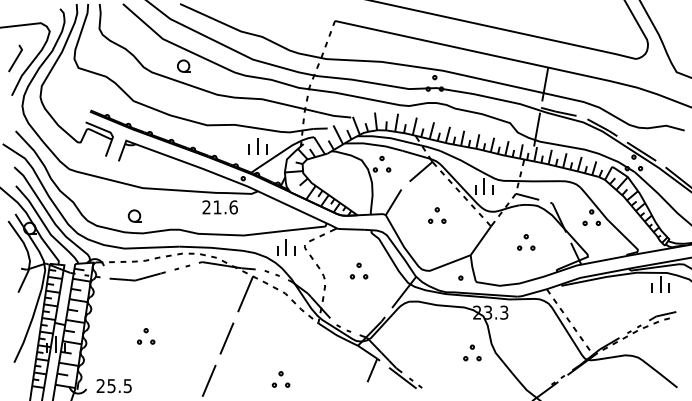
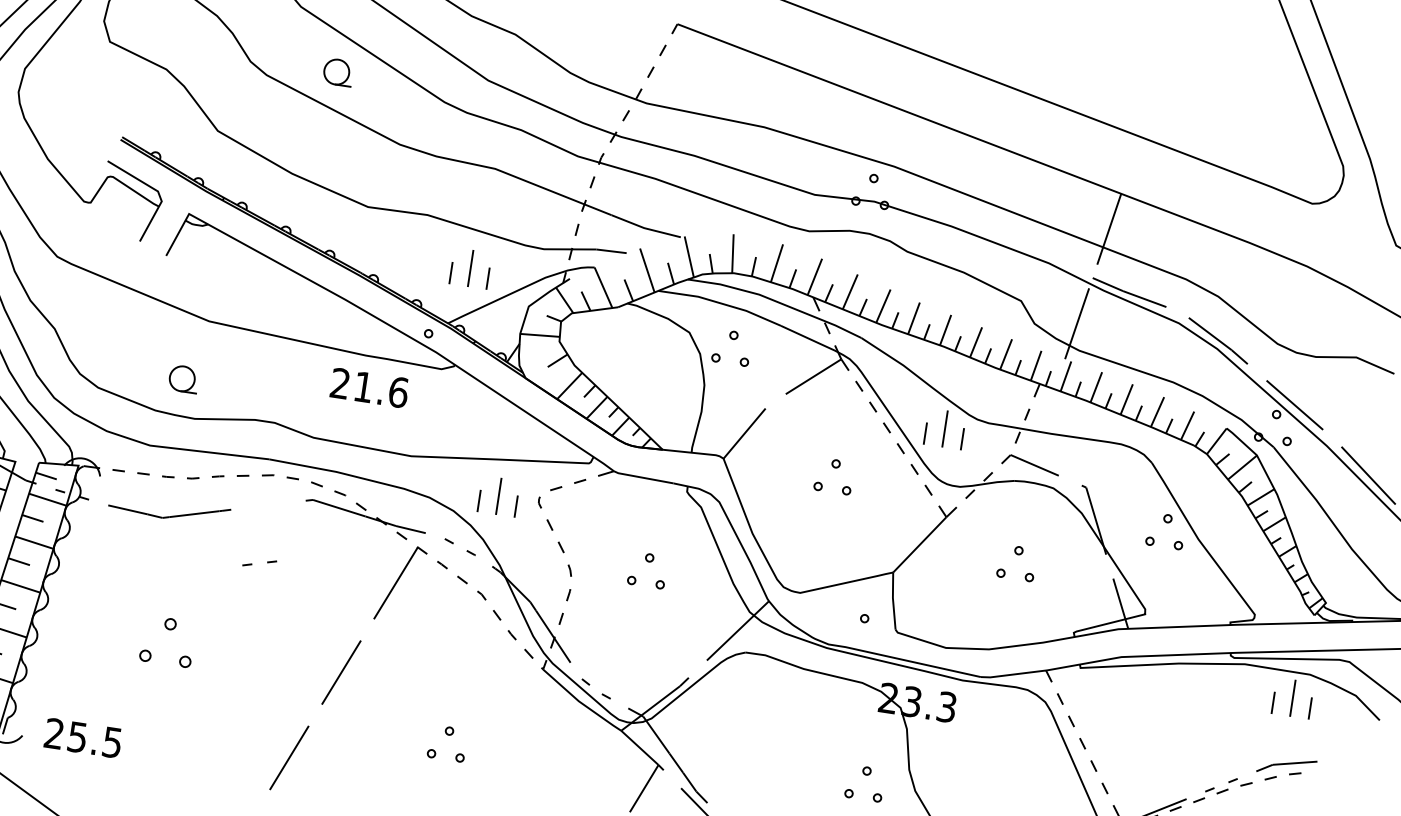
part: (182, 267) -> (260, 563), moved
part: (146, 336) -> (168, 641), size x1.4
part: (280, 379) -> (446, 743), moved

